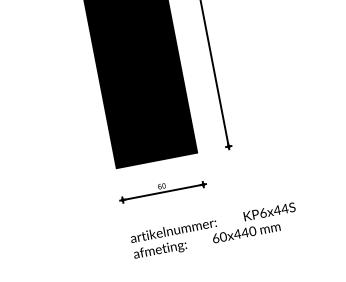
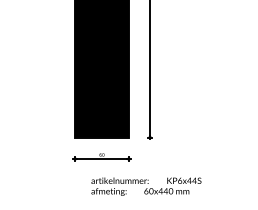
text: (214, 231) -> (146, 186), moved

